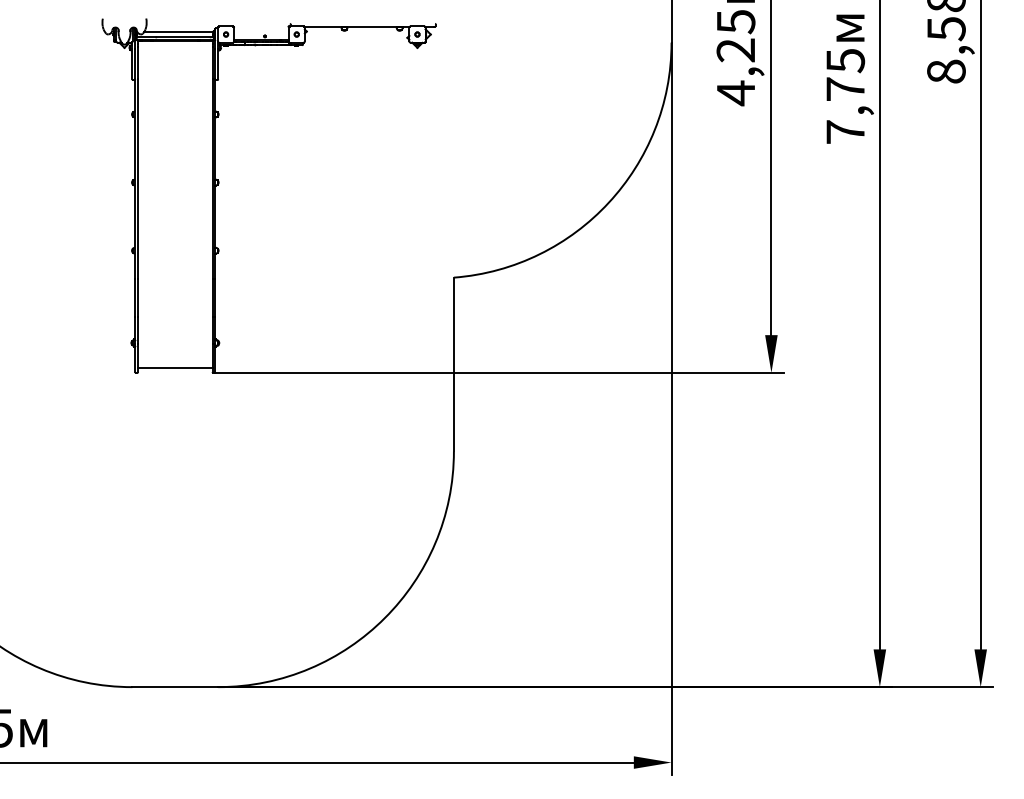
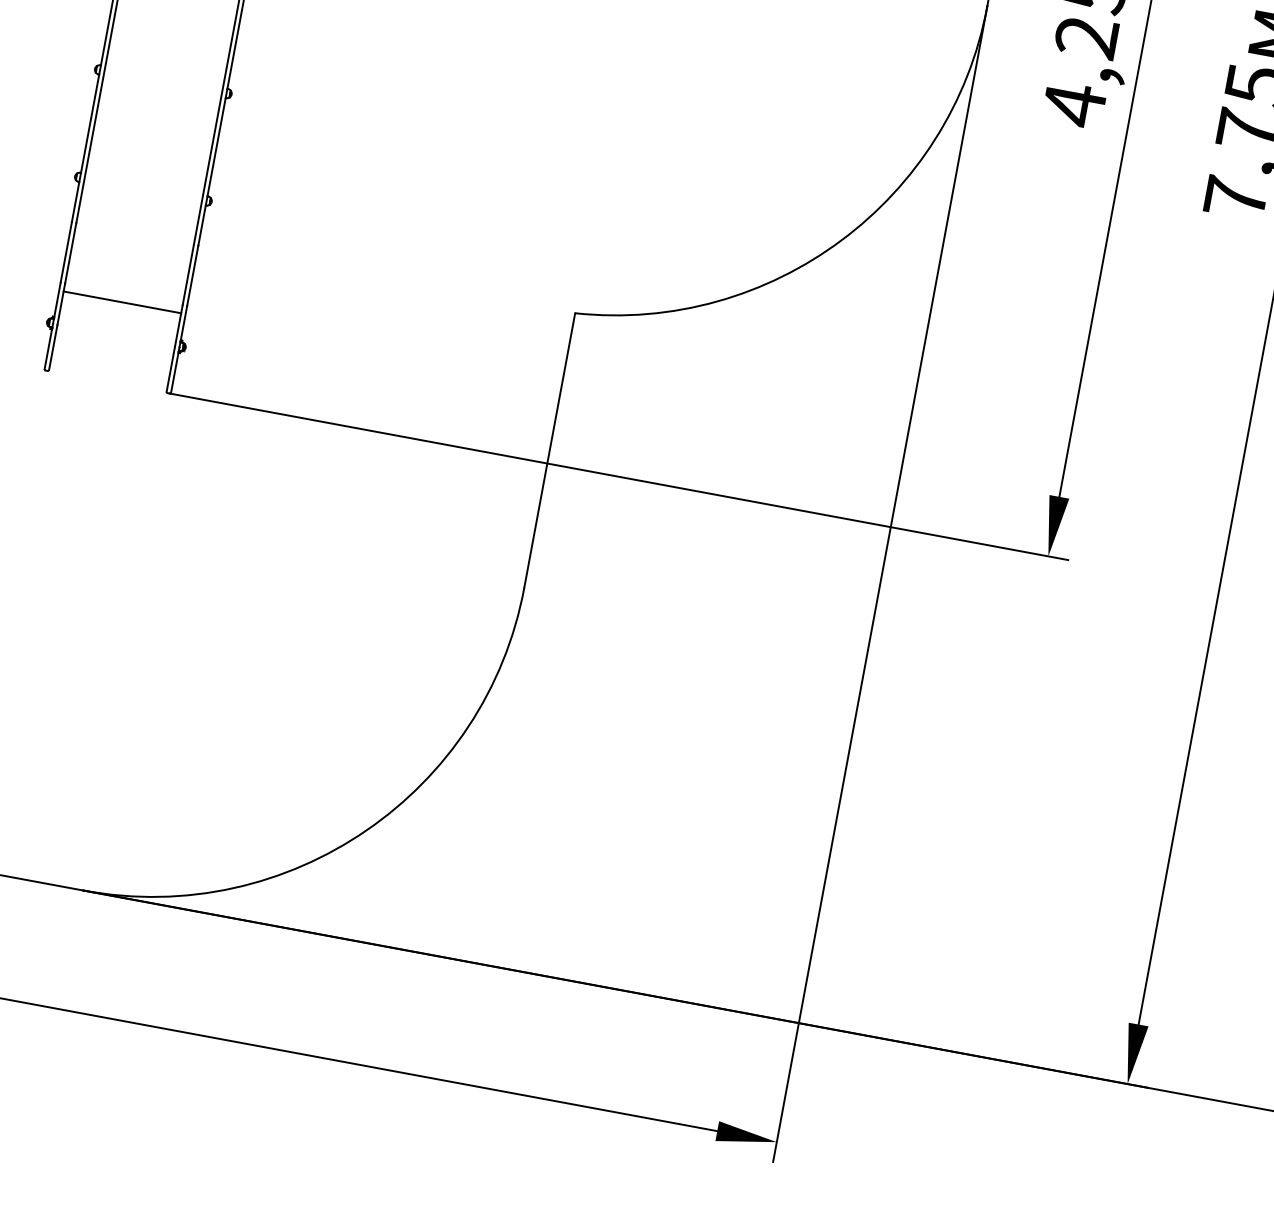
line: (175, 368) -> (122, 302), moved

